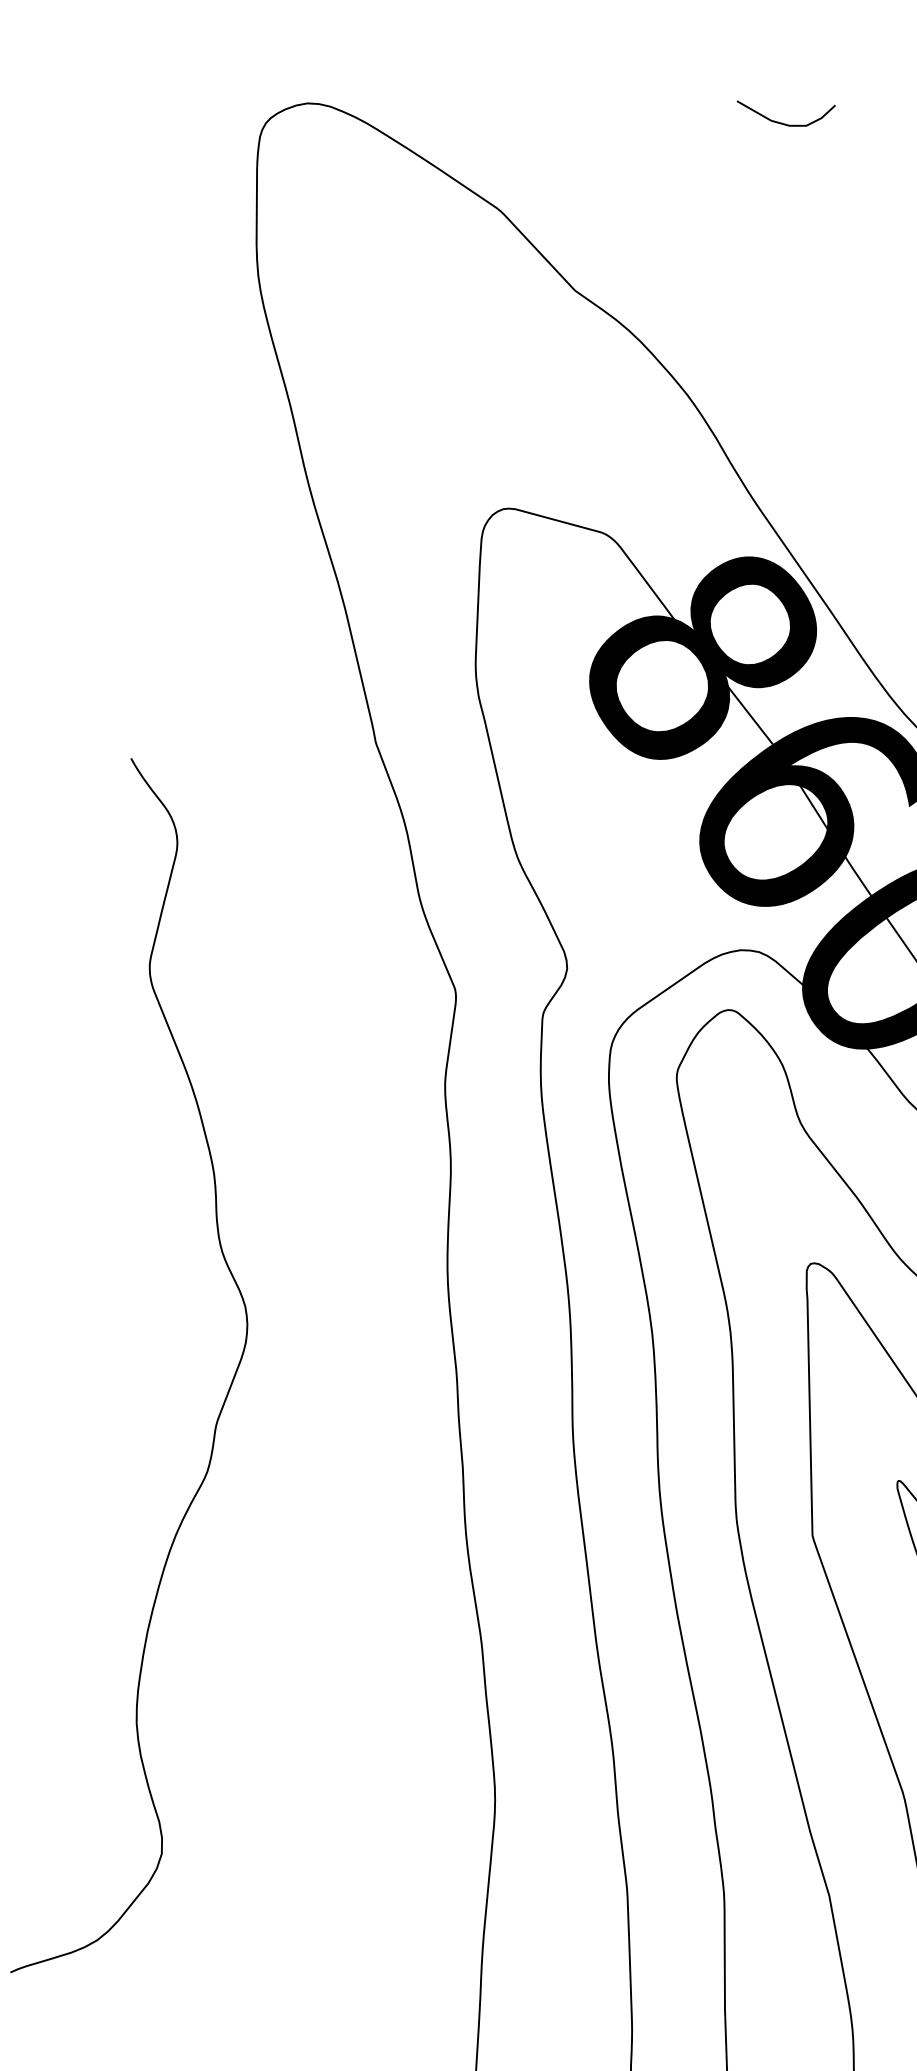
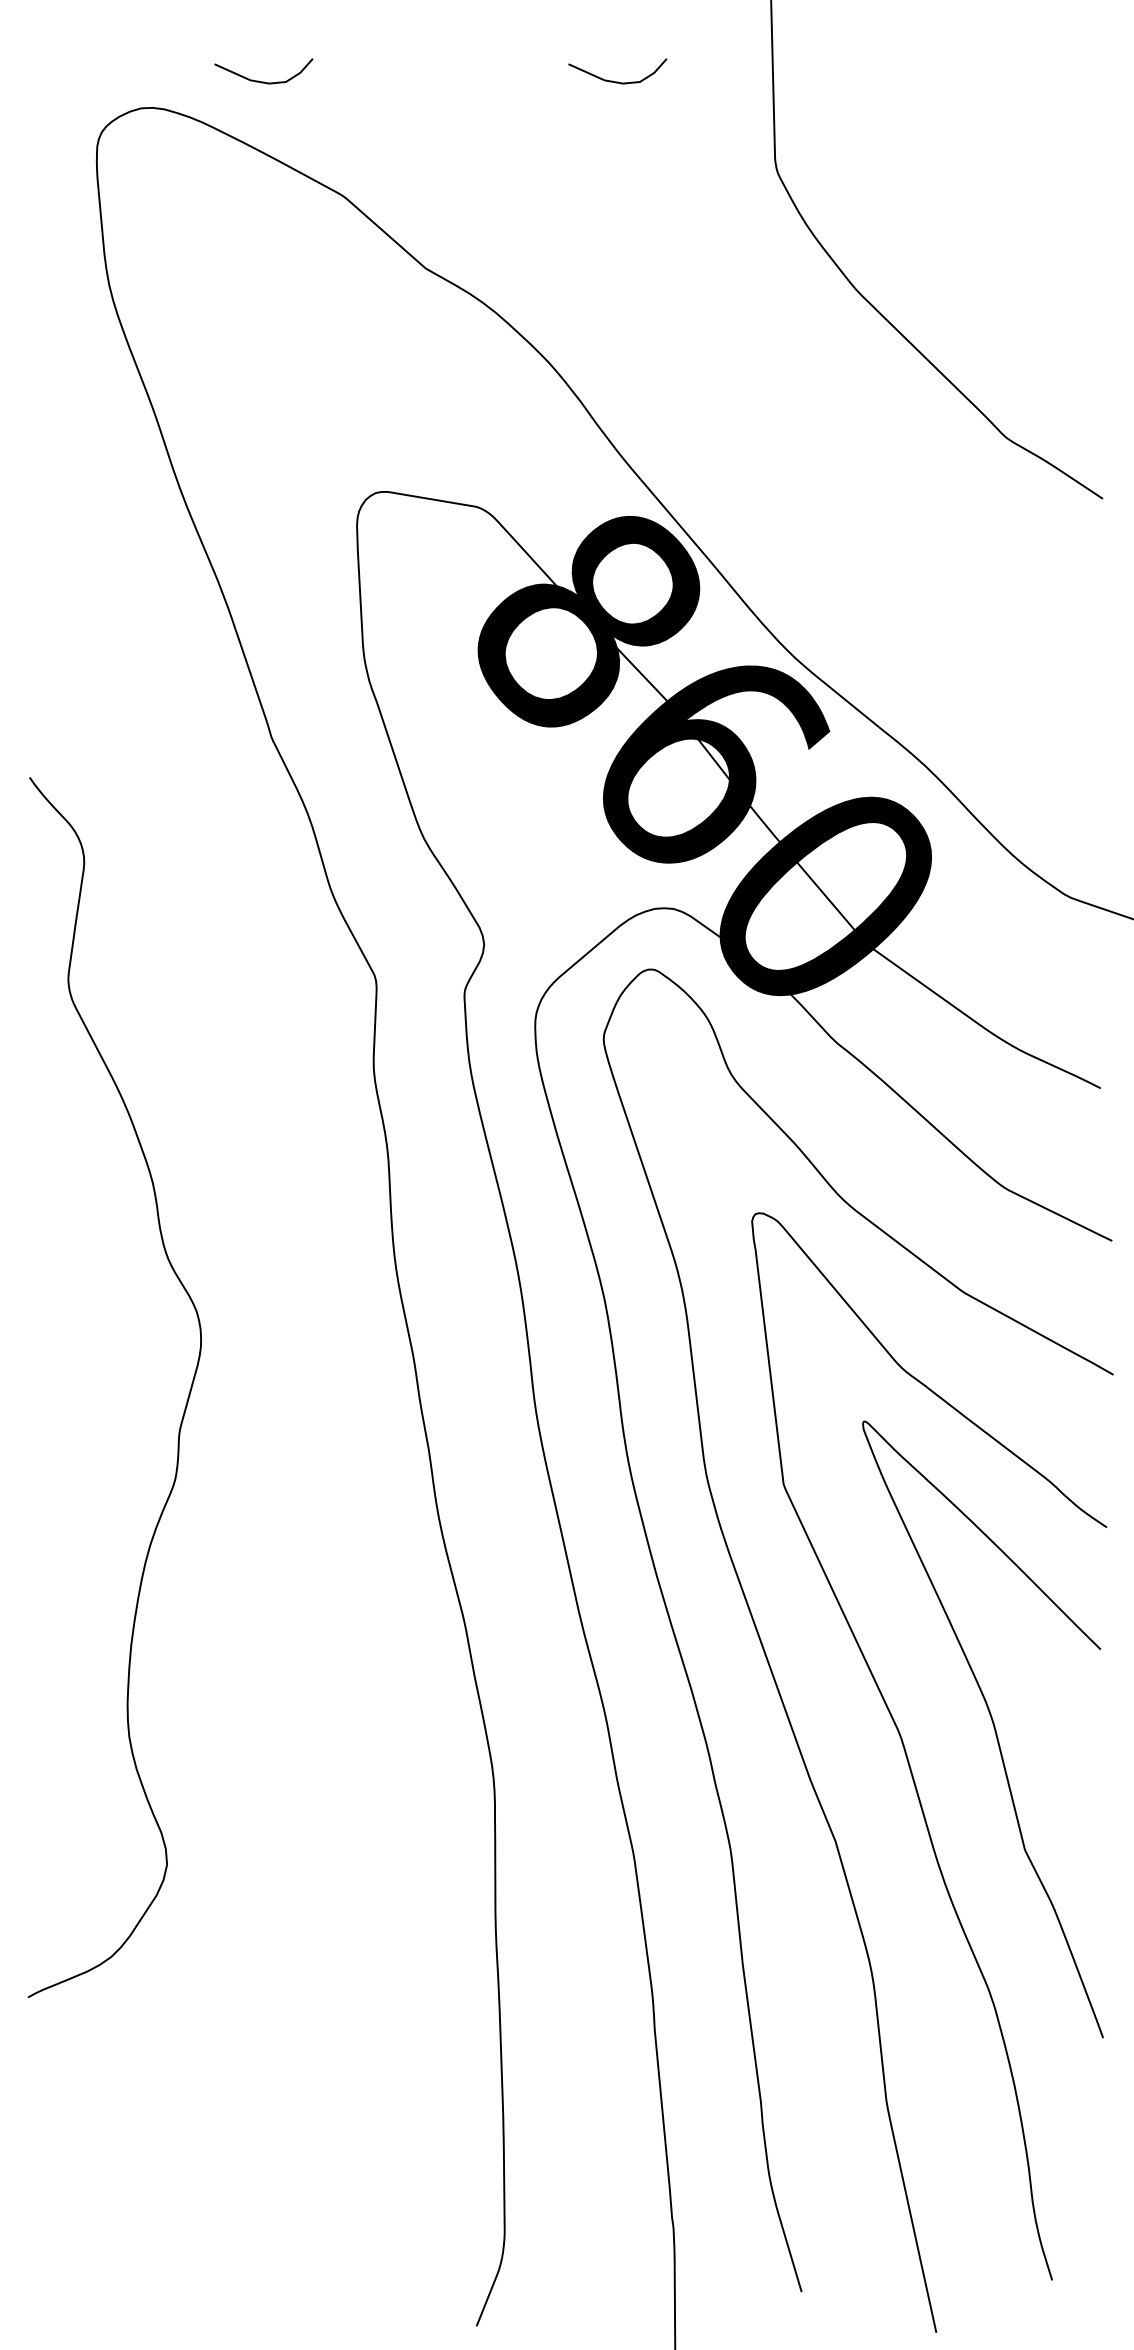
curve: (431, 88) -> (263, 81), added

